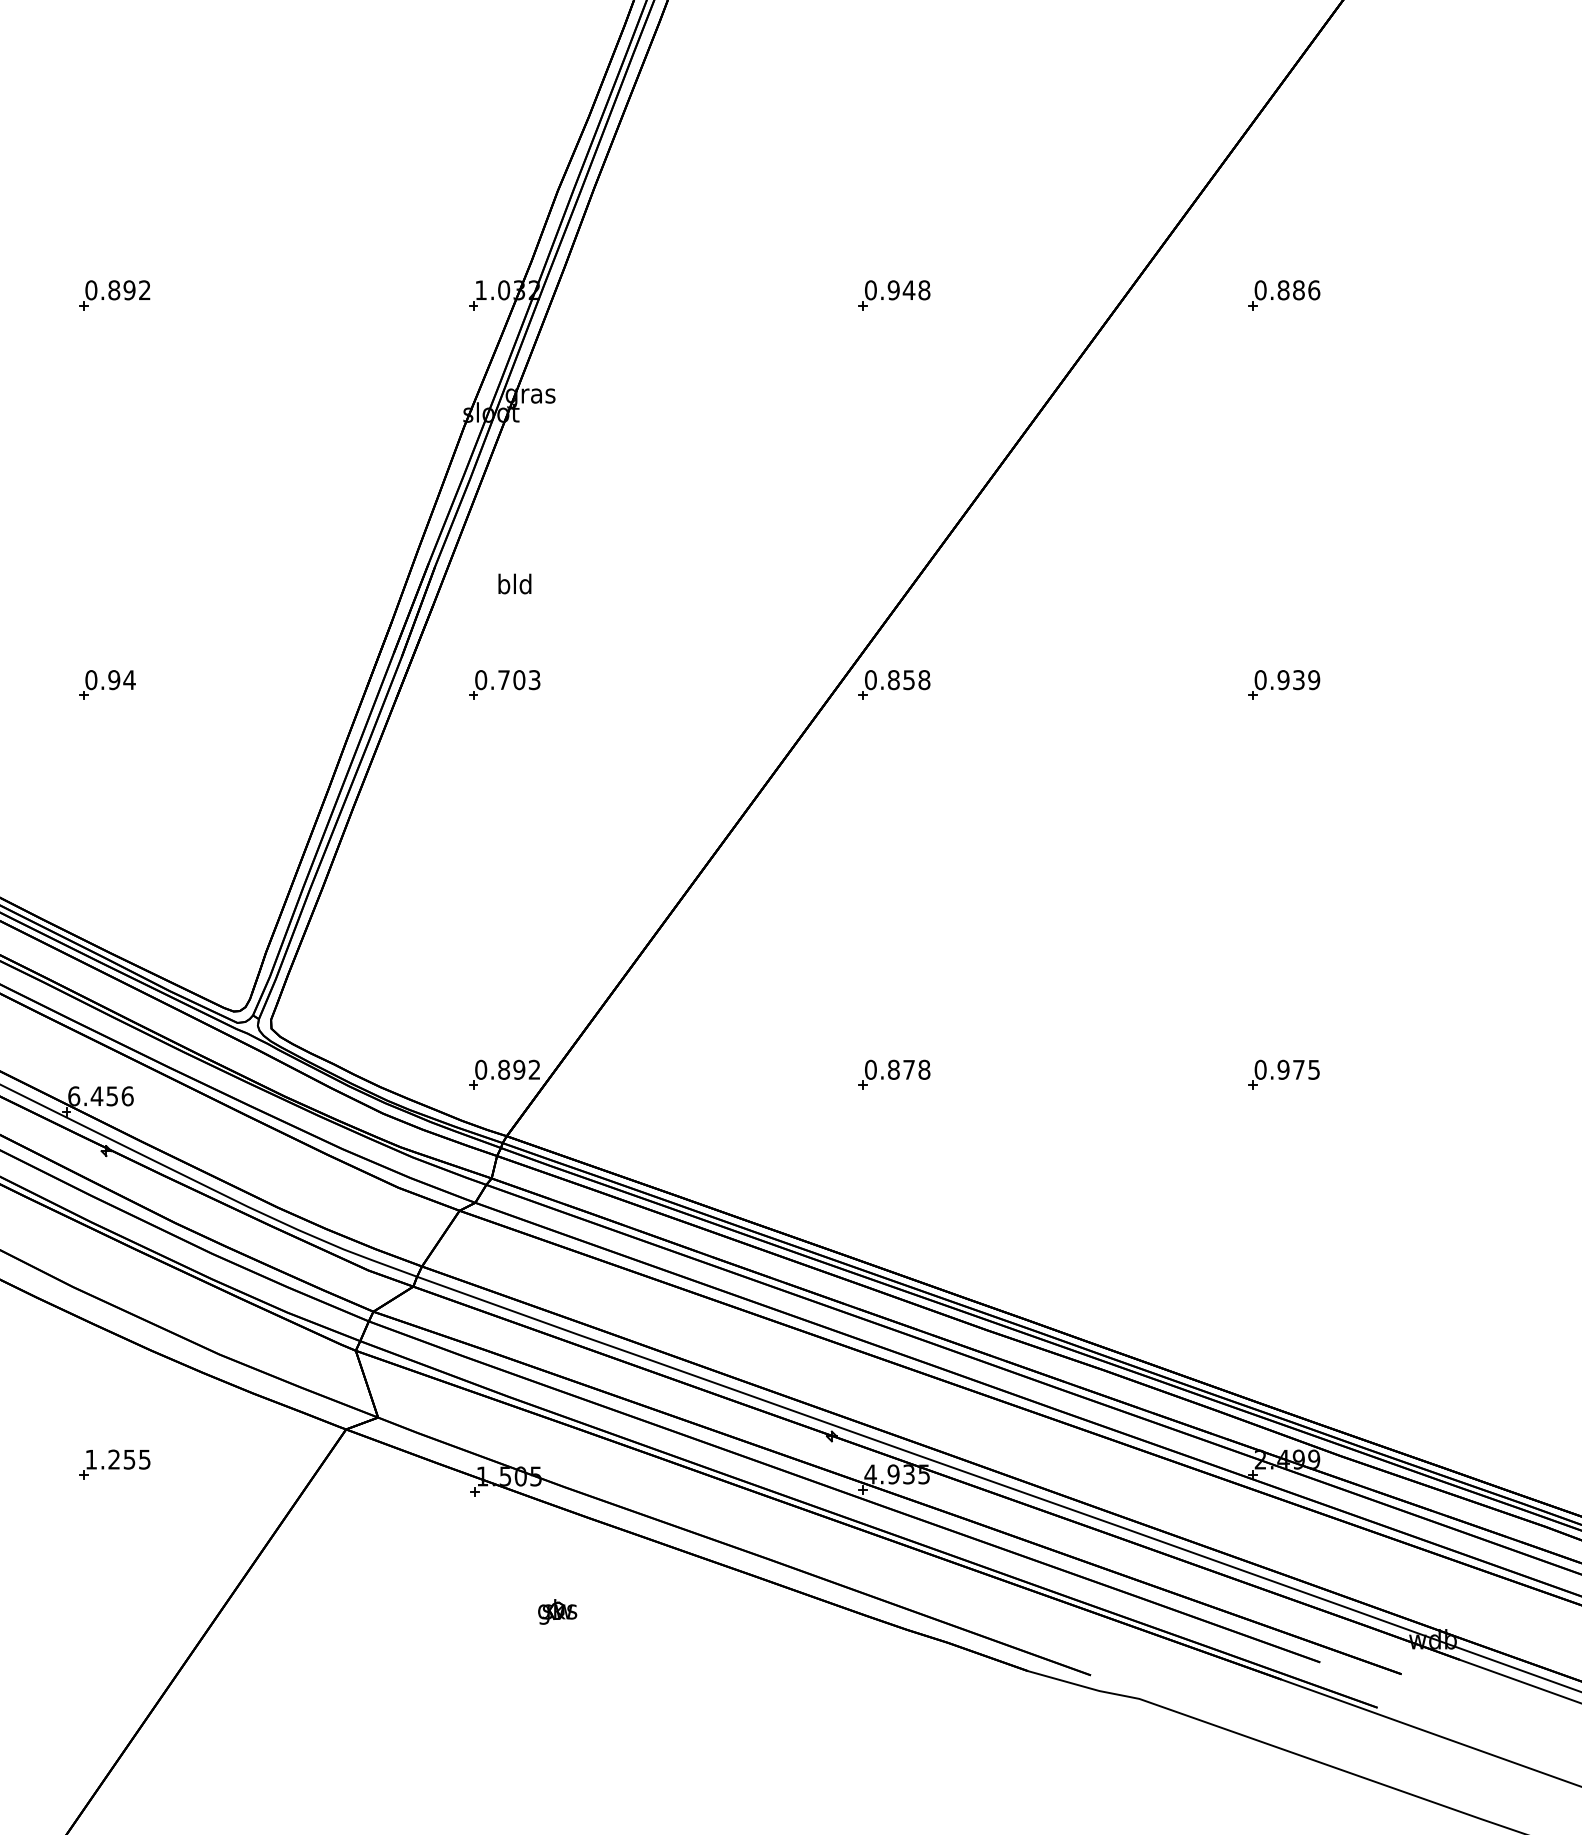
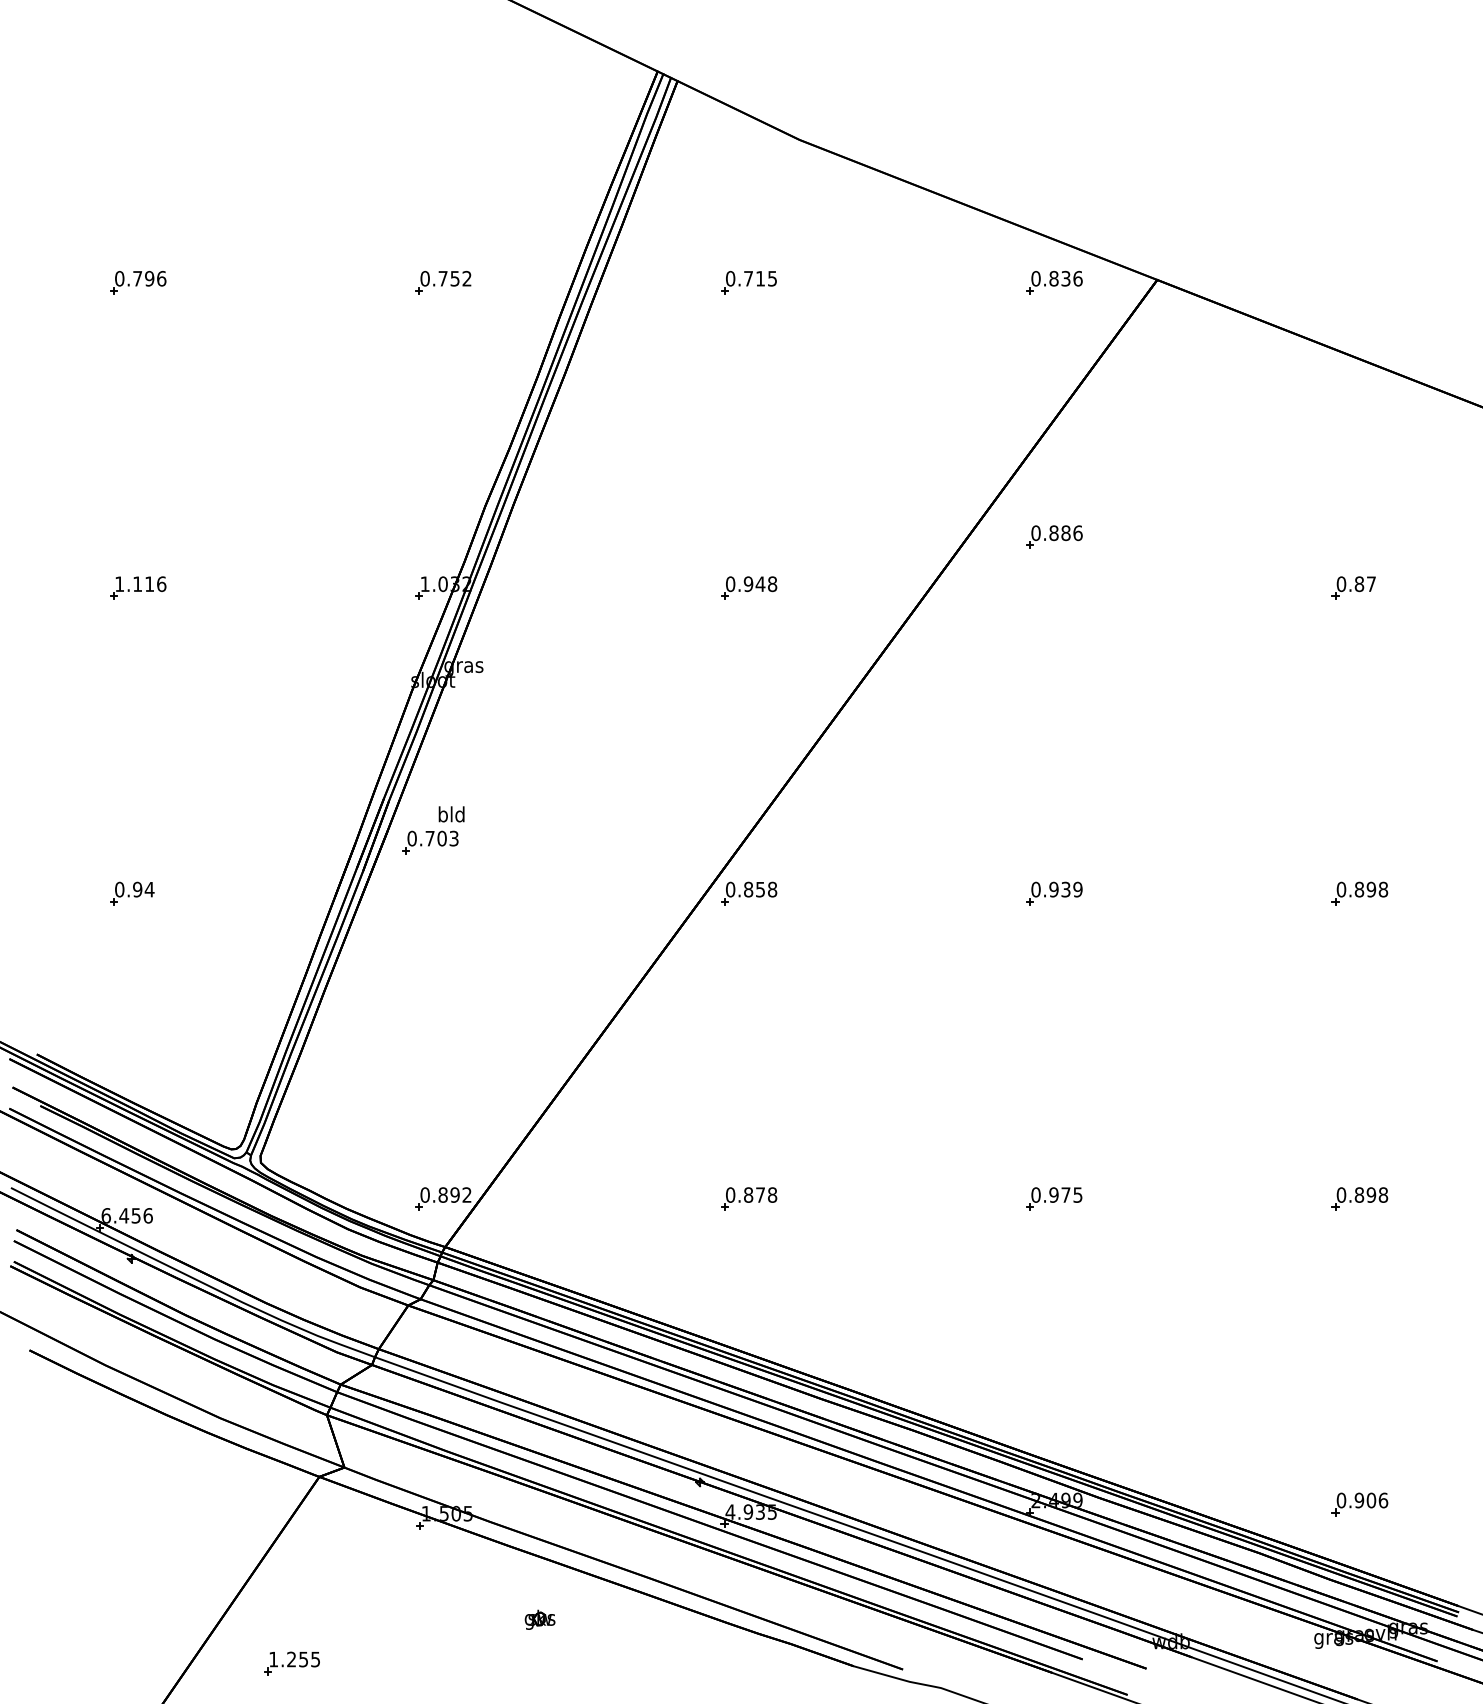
text: (117, 290) -> (140, 584), 0.892 -> 1.116
part: (1284, 294) -> (1054, 536), moved
part: (504, 685) -> (430, 842), moved
part: (114, 1464) -> (291, 1663), moved
part: (556, 1611) -> (539, 1619), moved

